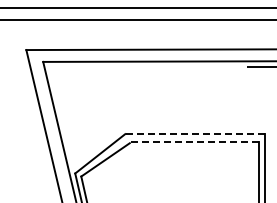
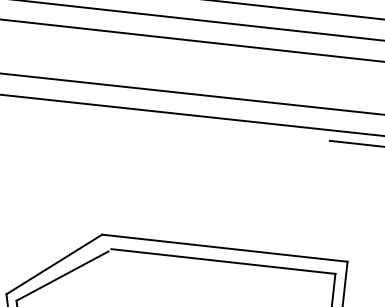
line: (194, 134) -> (223, 248), dashed -> solid
line: (194, 141) -> (222, 261), dashed -> solid

